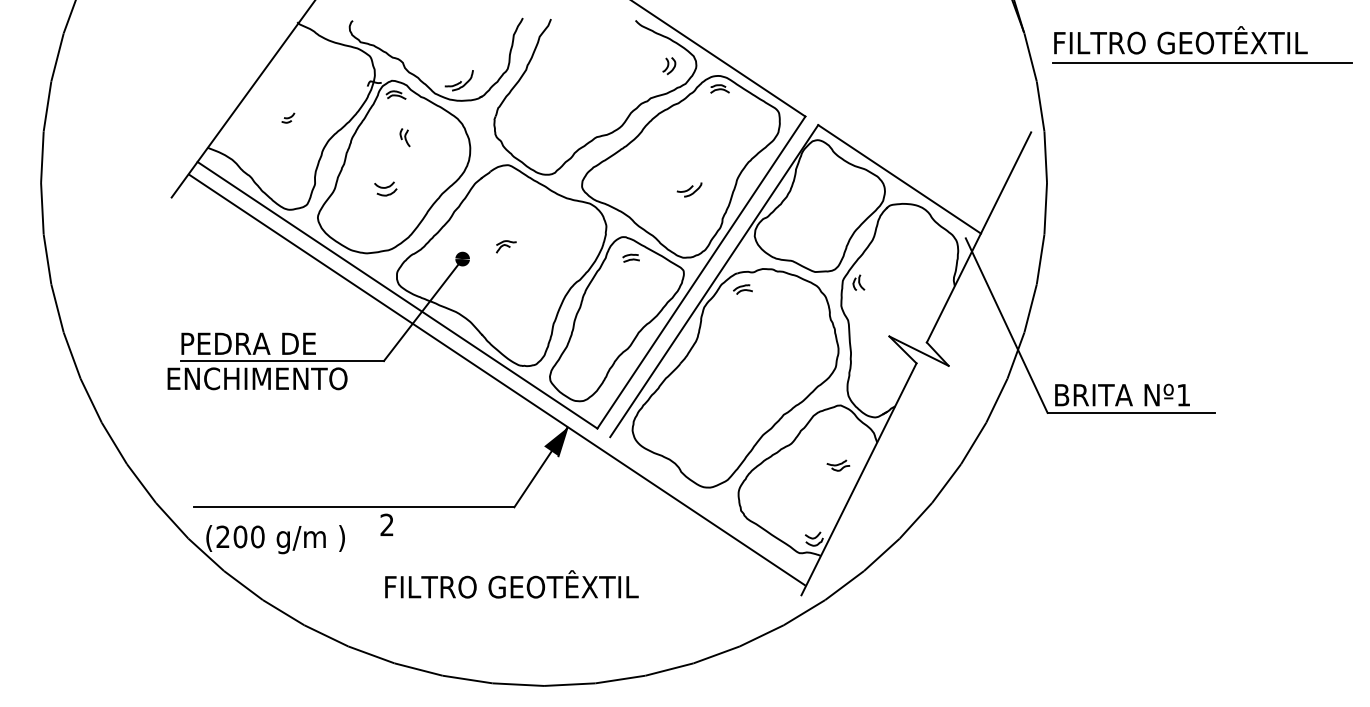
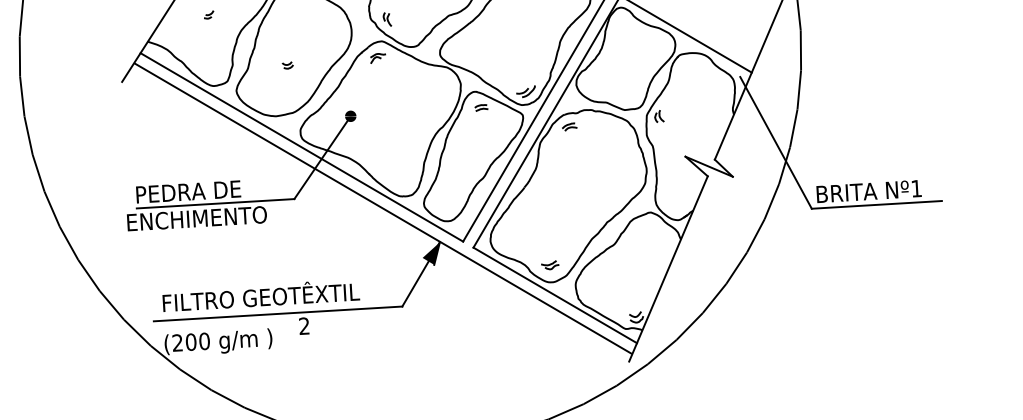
part: (404, 137) -> (386, 19), moved
part: (385, 188) -> (287, 65), size x0.62
part: (689, 189) -> (525, 91), moved
part: (506, 246) -> (378, 58), moved
part: (838, 465) -> (550, 265), moved
line: (711, 504) -> (555, 295), added
text: (511, 584) -> (260, 295), moved

